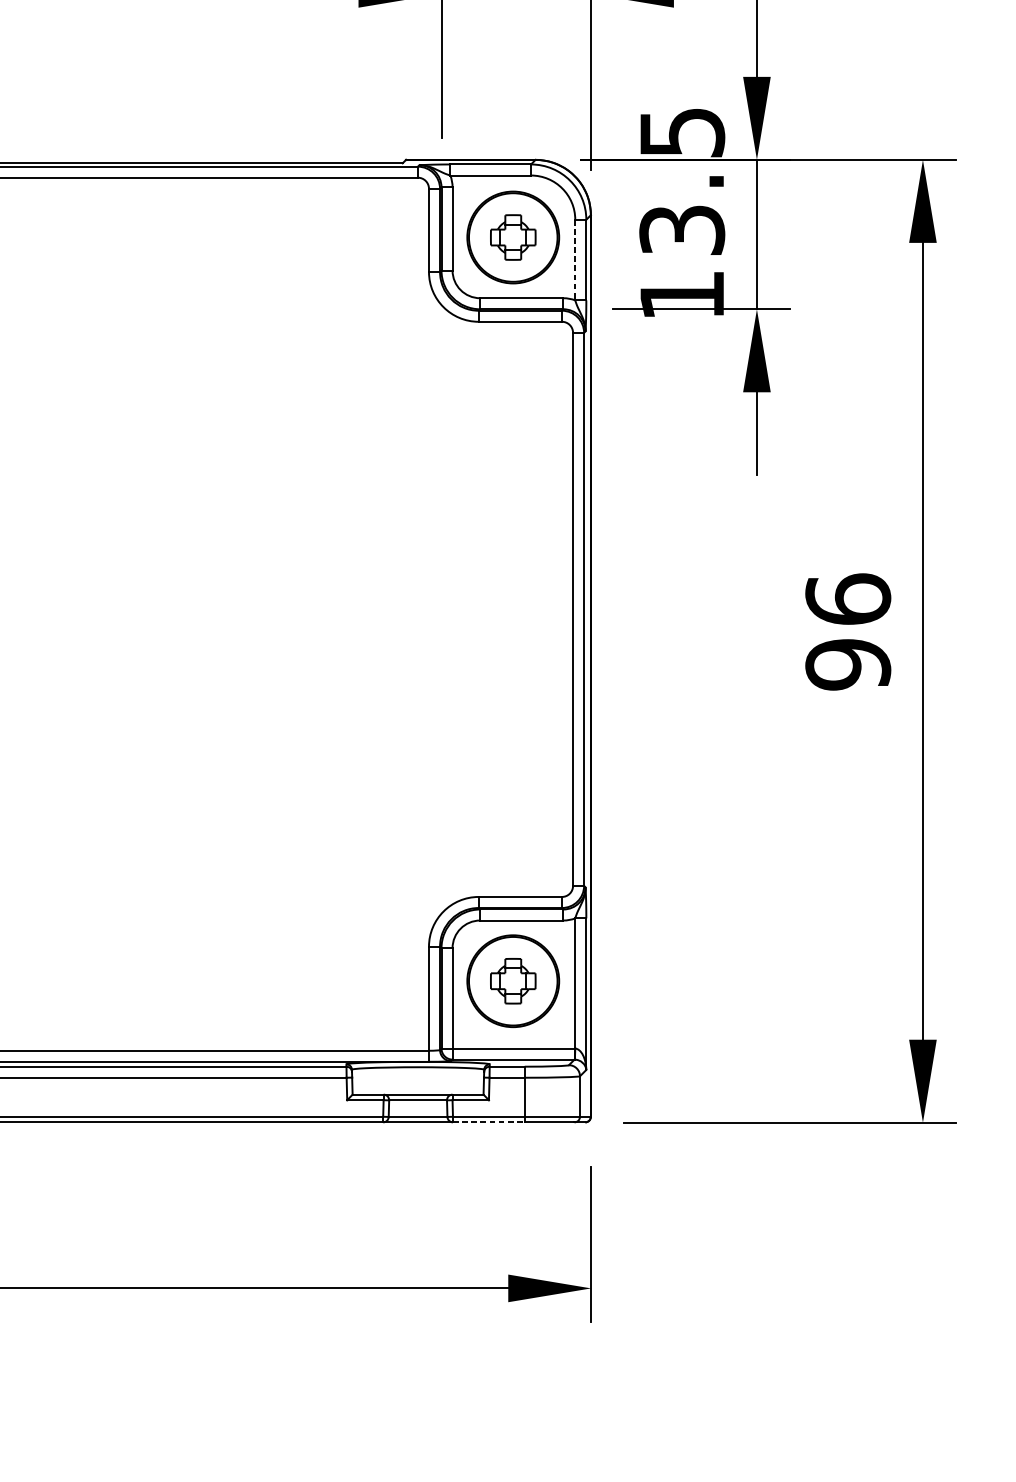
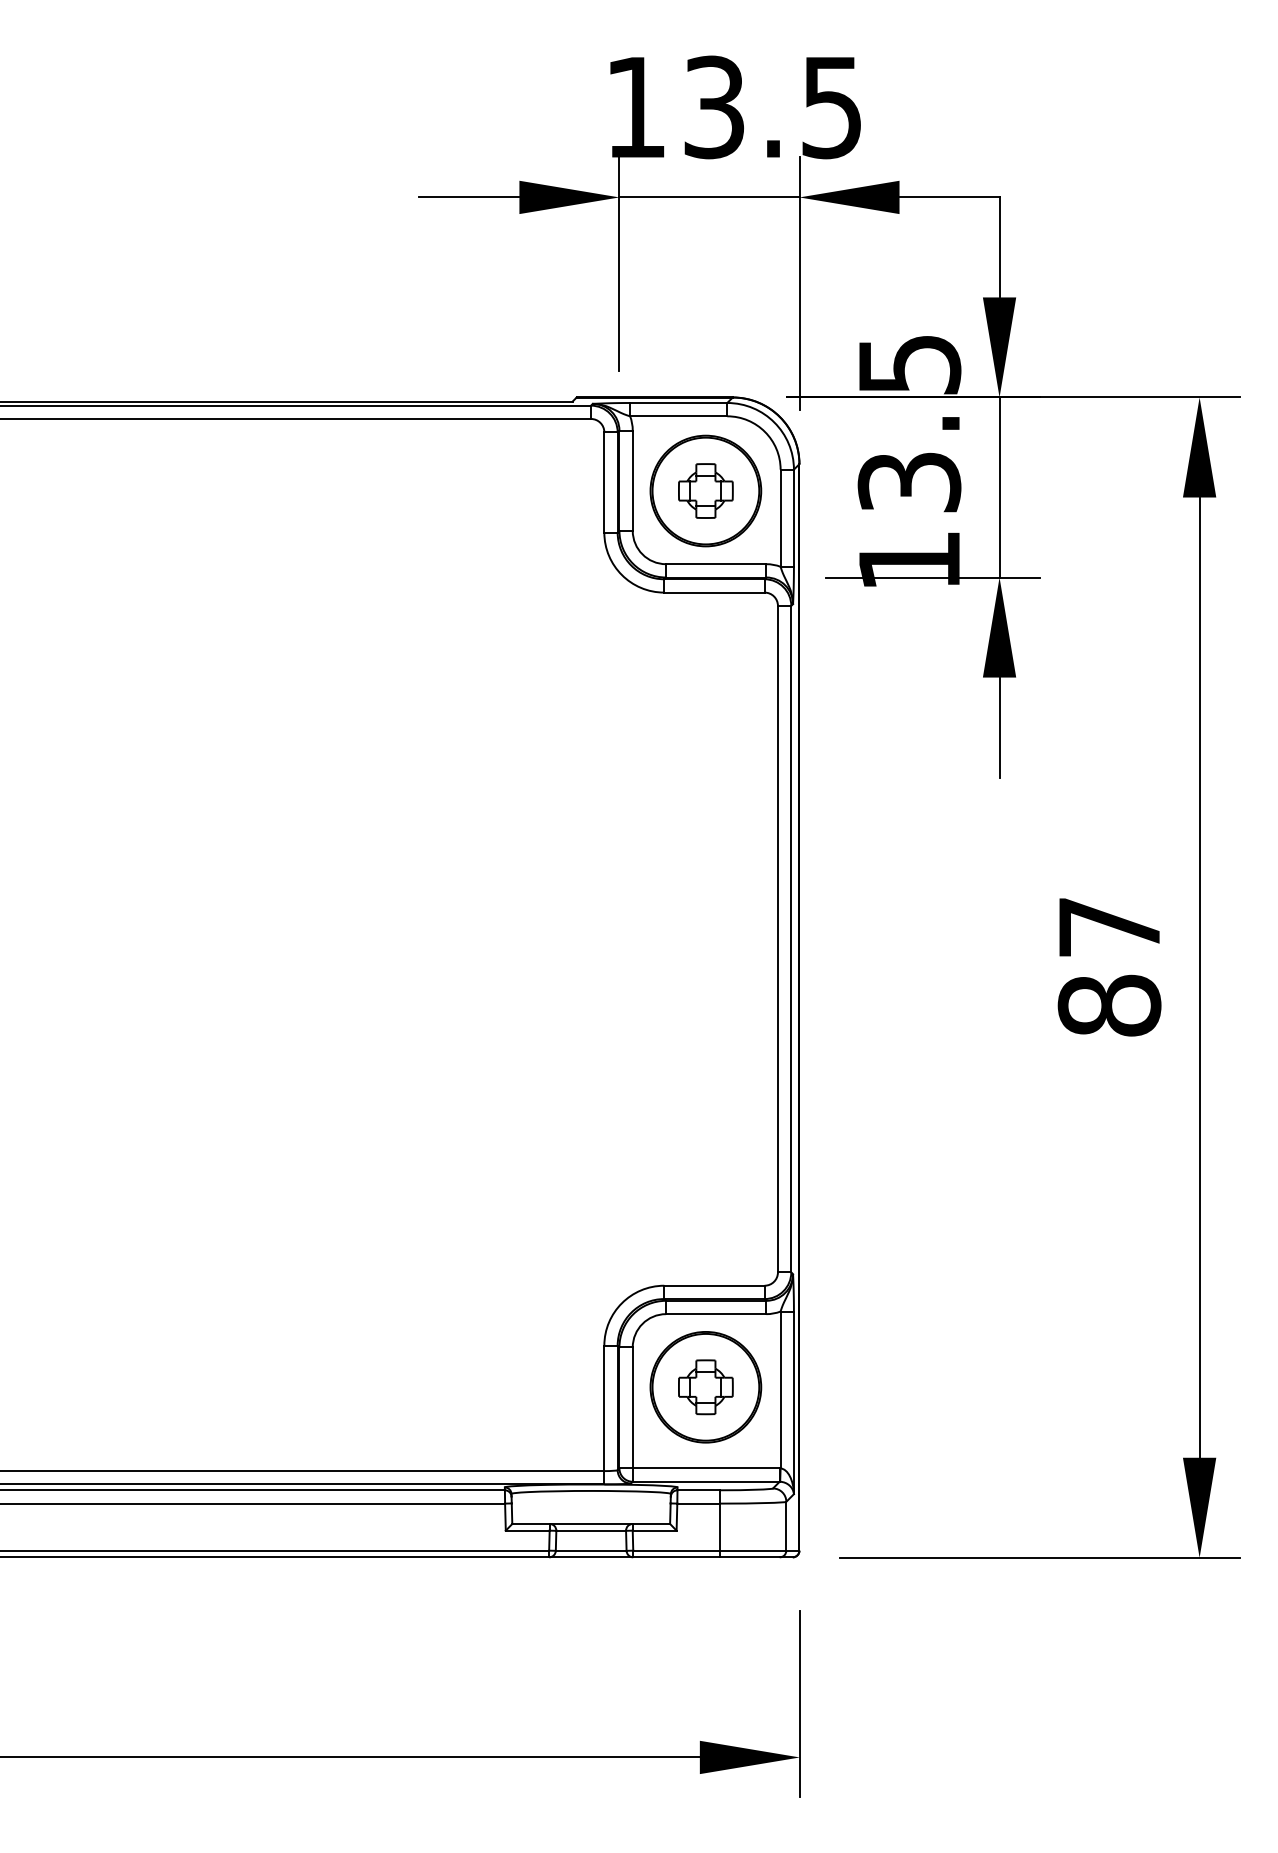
line: (575, 260) -> (780, 518), dashed -> solid
text: (848, 632) -> (1109, 966), 96 -> 87
line: (488, 1122) -> (676, 1557), dashed -> solid

